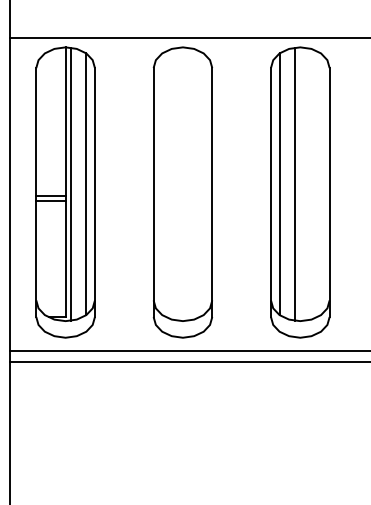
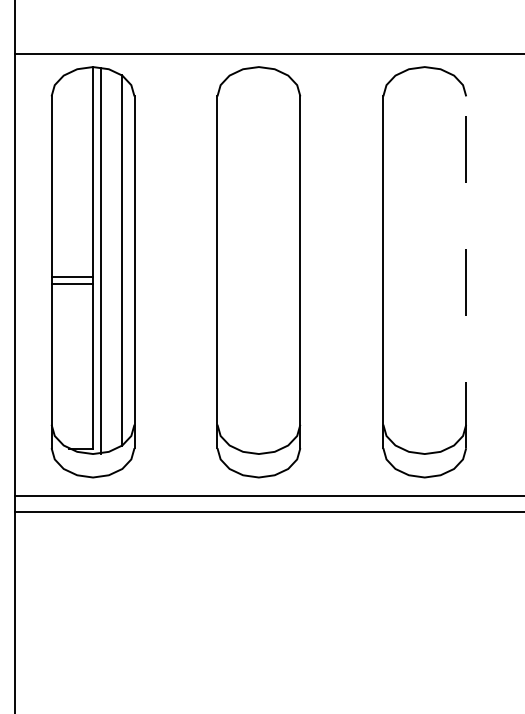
line: (280, 184) -> (396, 260), removed
line: (294, 184) -> (416, 260), removed
line: (329, 192) -> (466, 272), solid -> dashed

